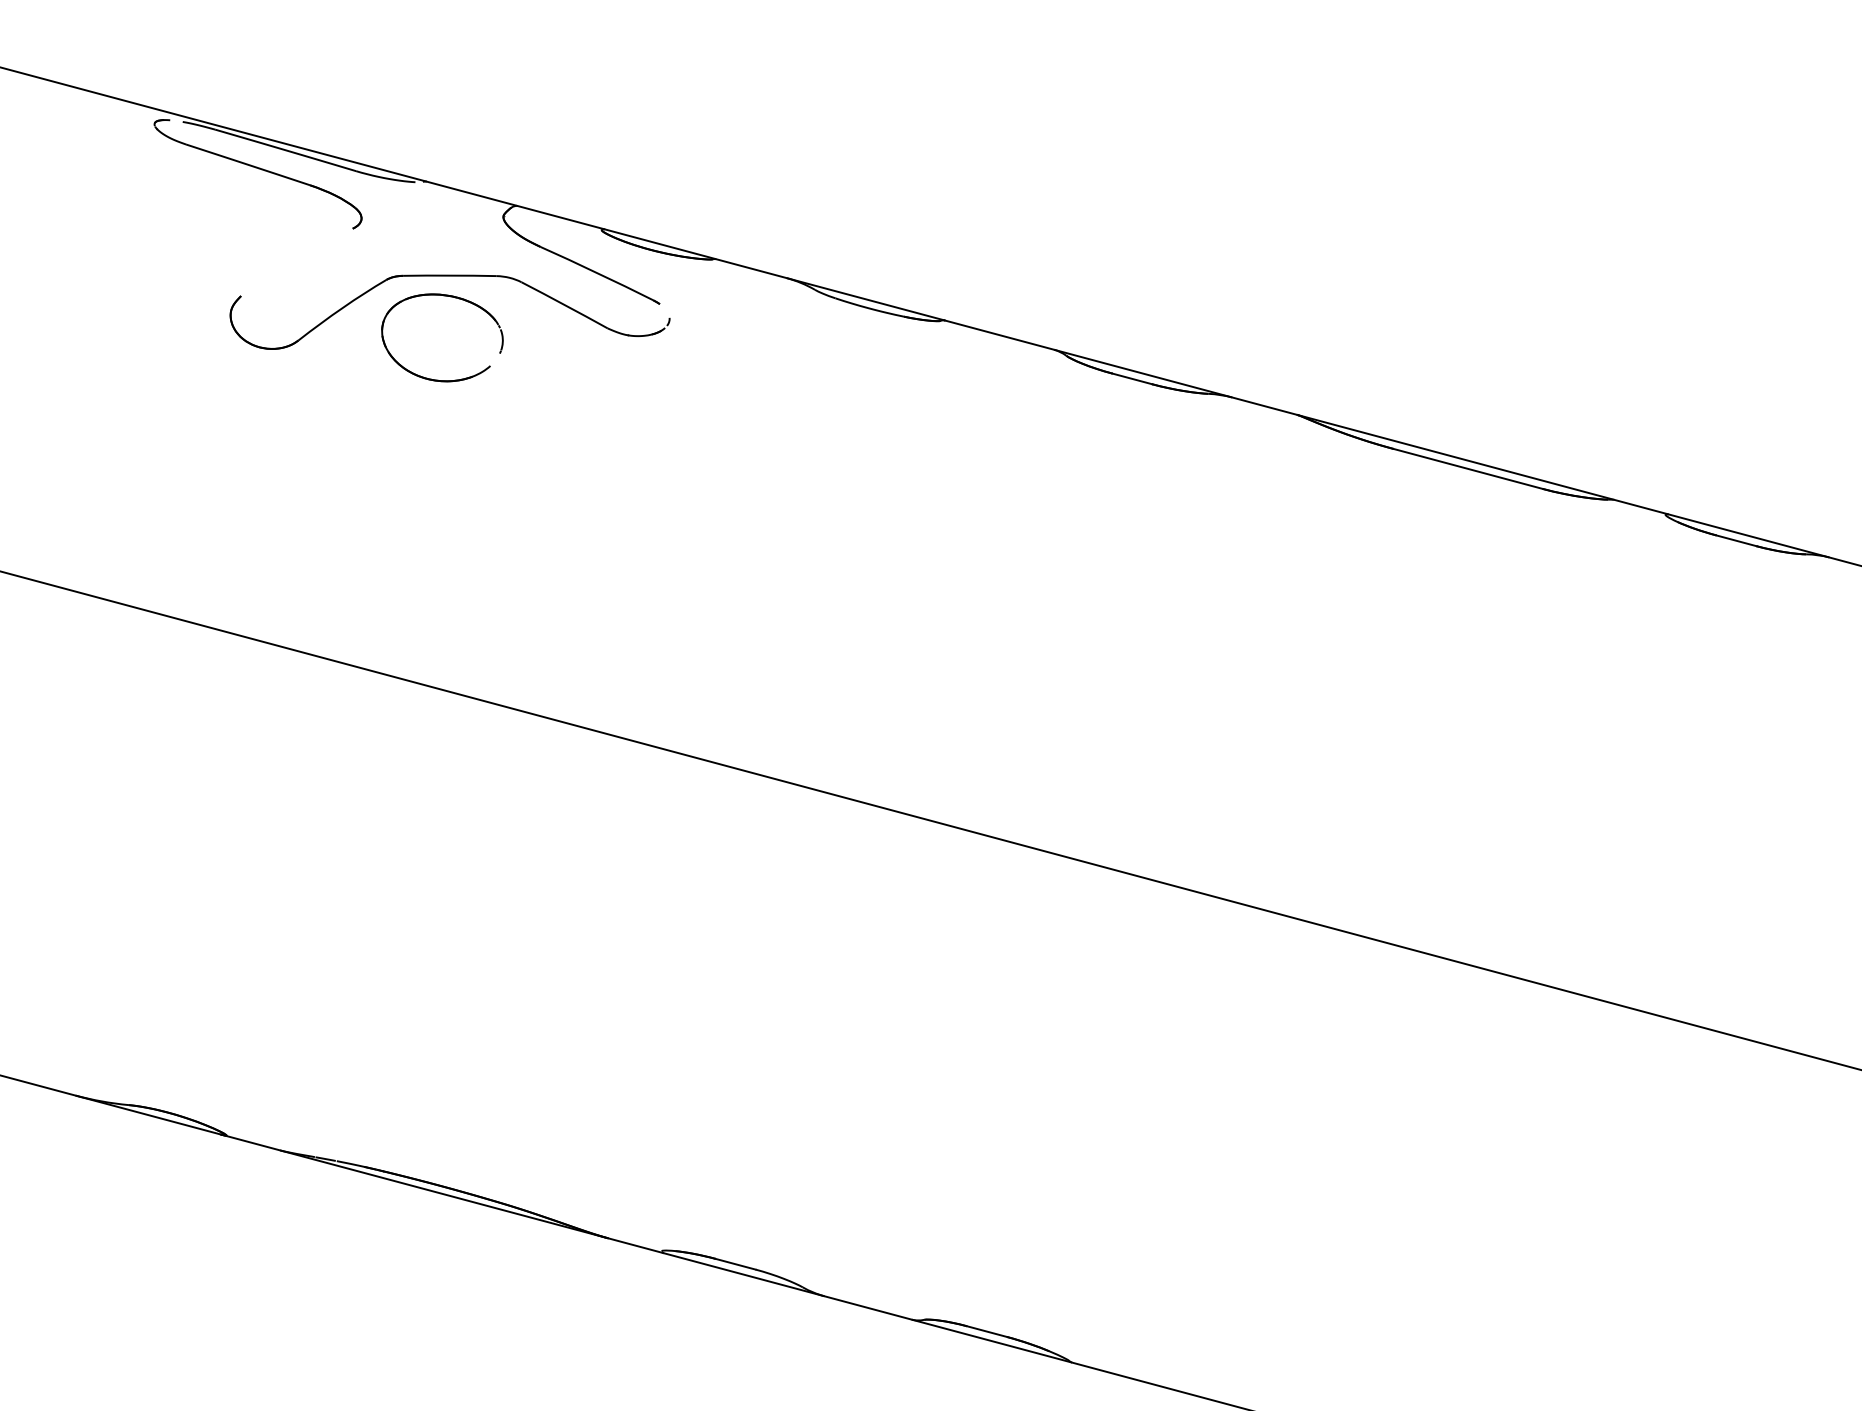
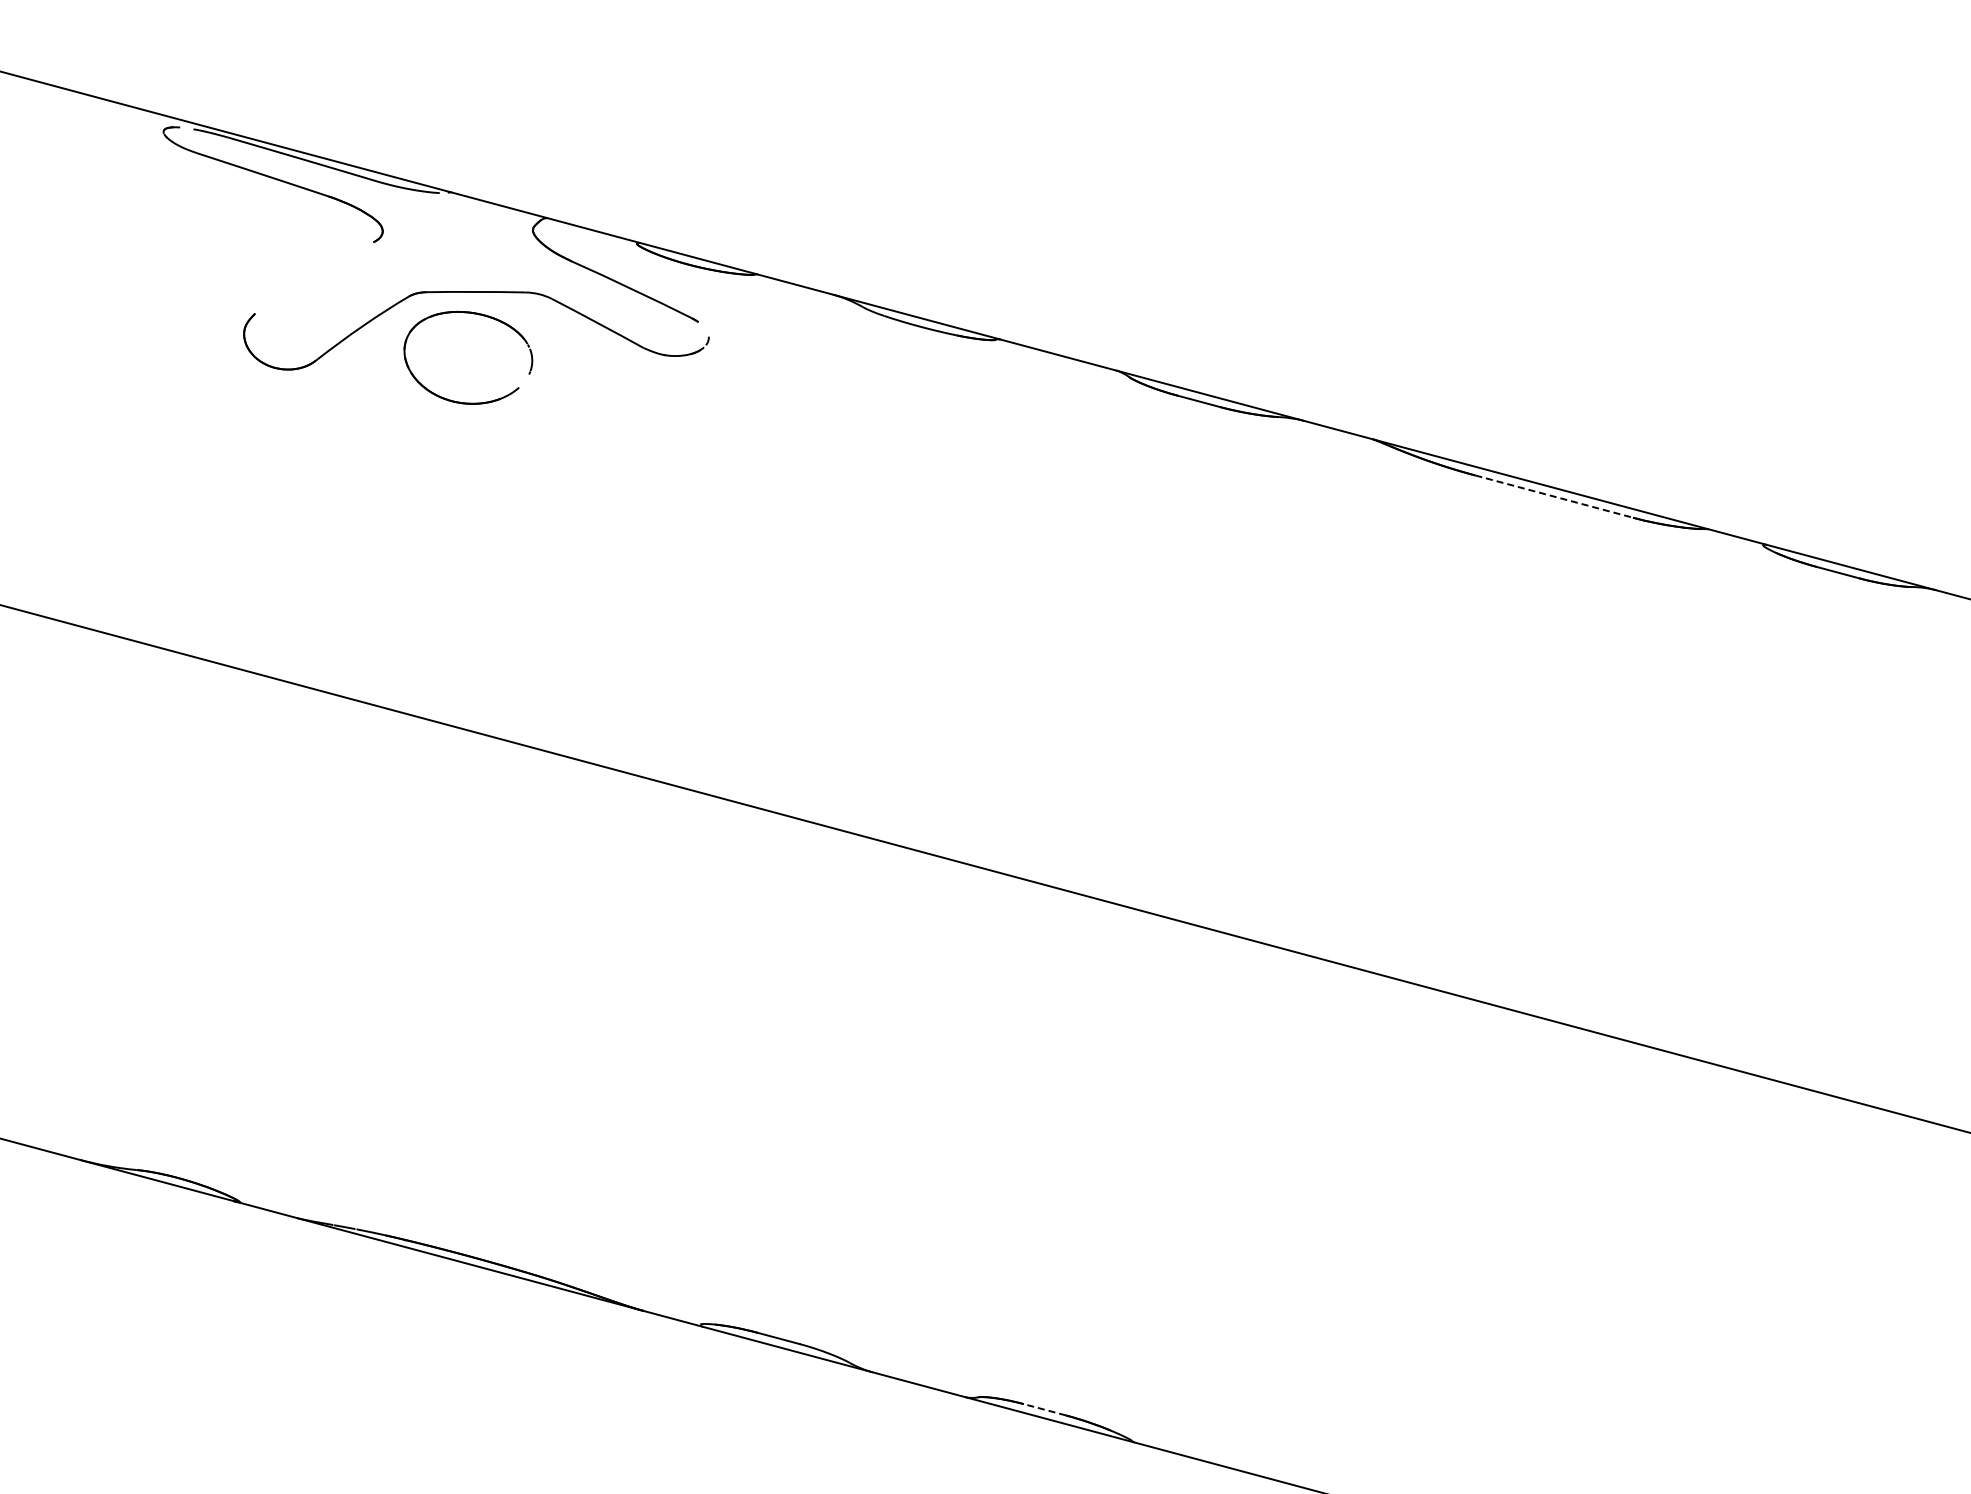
line: (1468, 468) -> (1554, 496), solid -> dashed
line: (986, 1331) -> (1044, 1409), solid -> dashed

